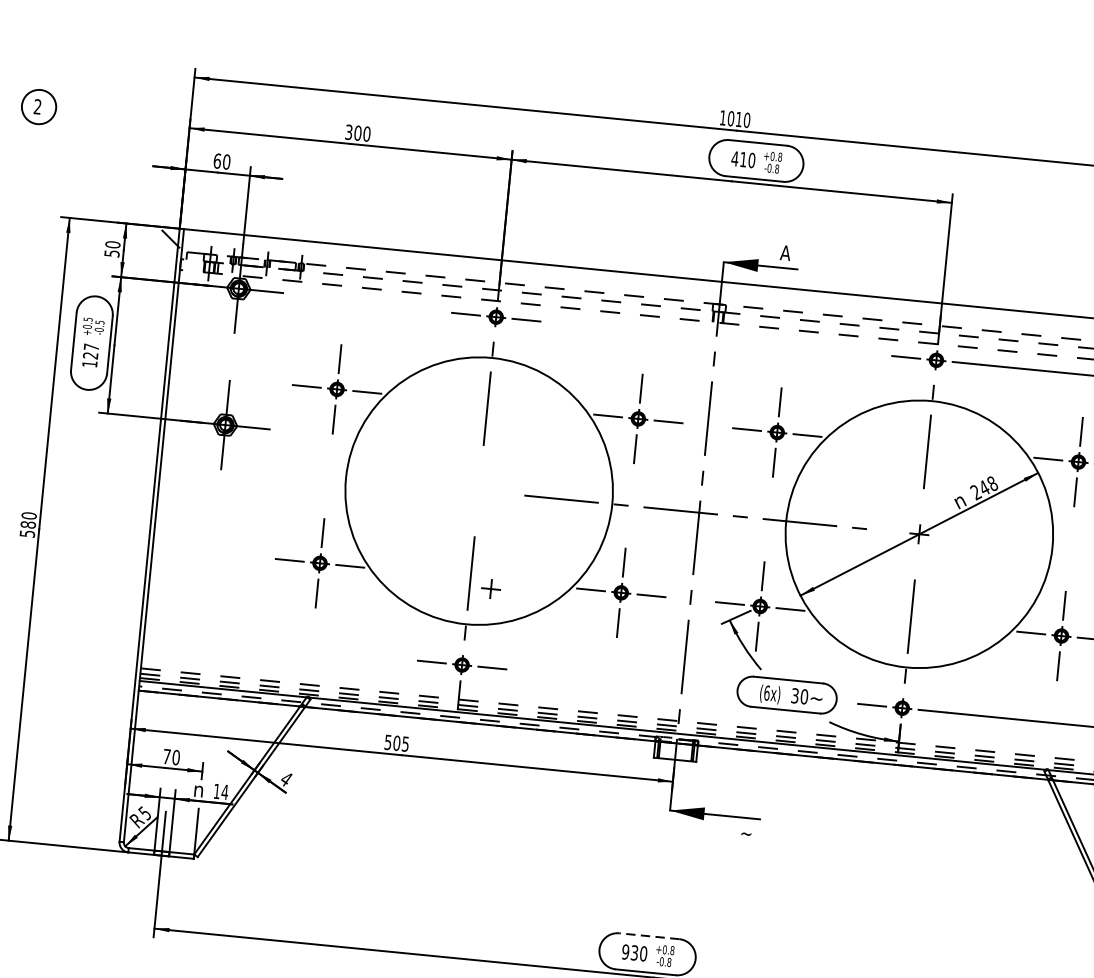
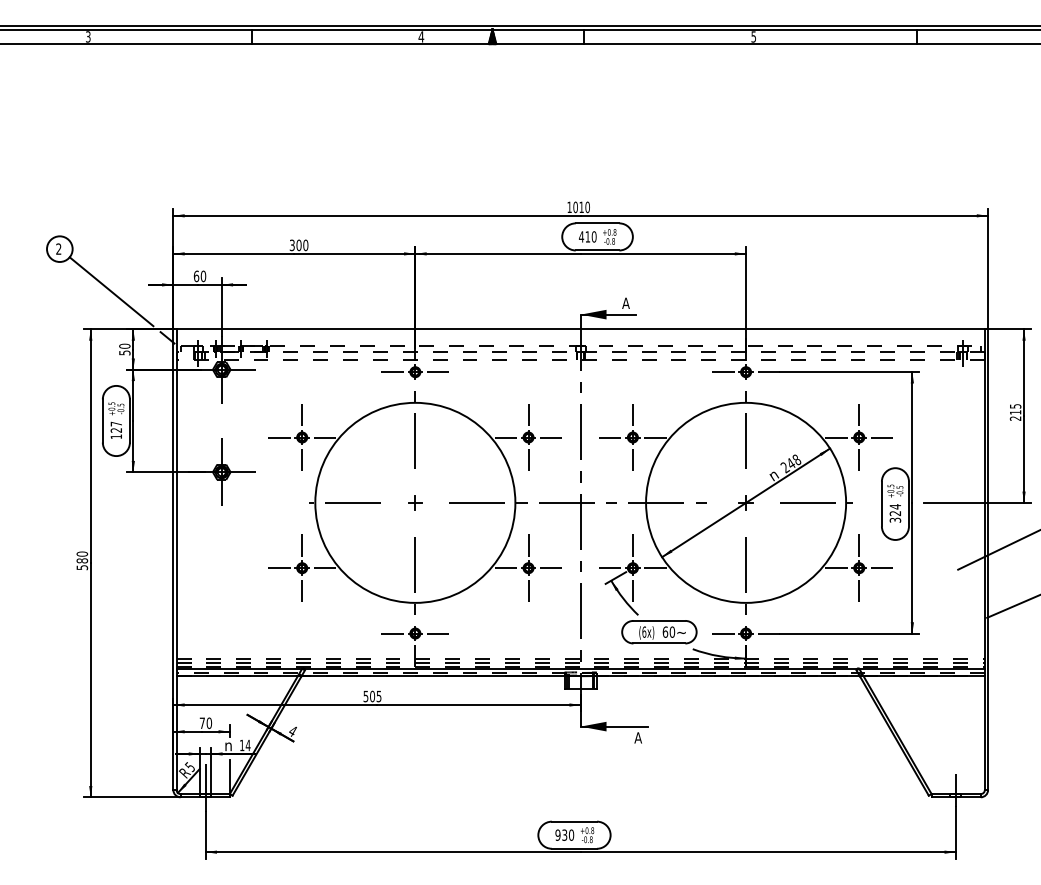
line: (102, 170) -> (111, 291), added
line: (384, 481) -> (344, 502), added
line: (1013, 542) -> (816, 502), added
part: (491, 588) -> (415, 502), moved
text: (795, 694) -> (665, 631), 30 -> 60
text: (745, 832) -> (638, 737), ~ -> A
line: (649, 936) -> (574, 821), dashed -> solid

